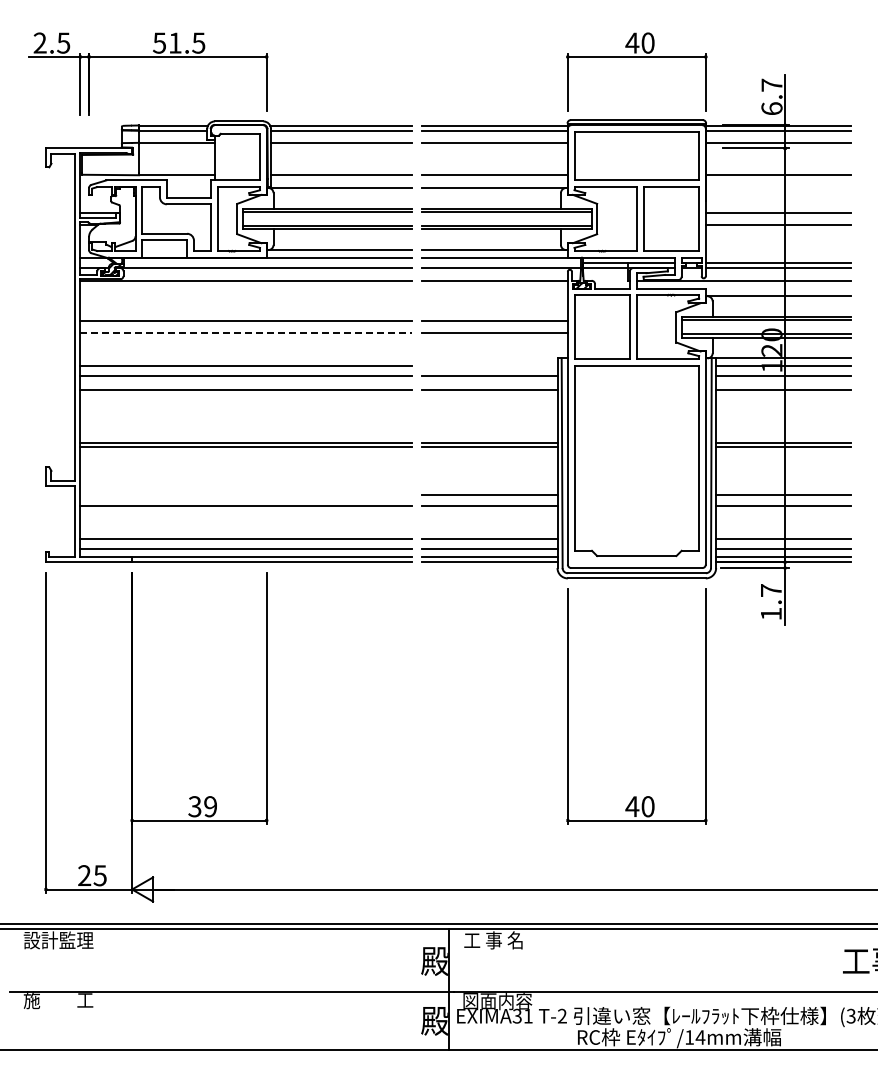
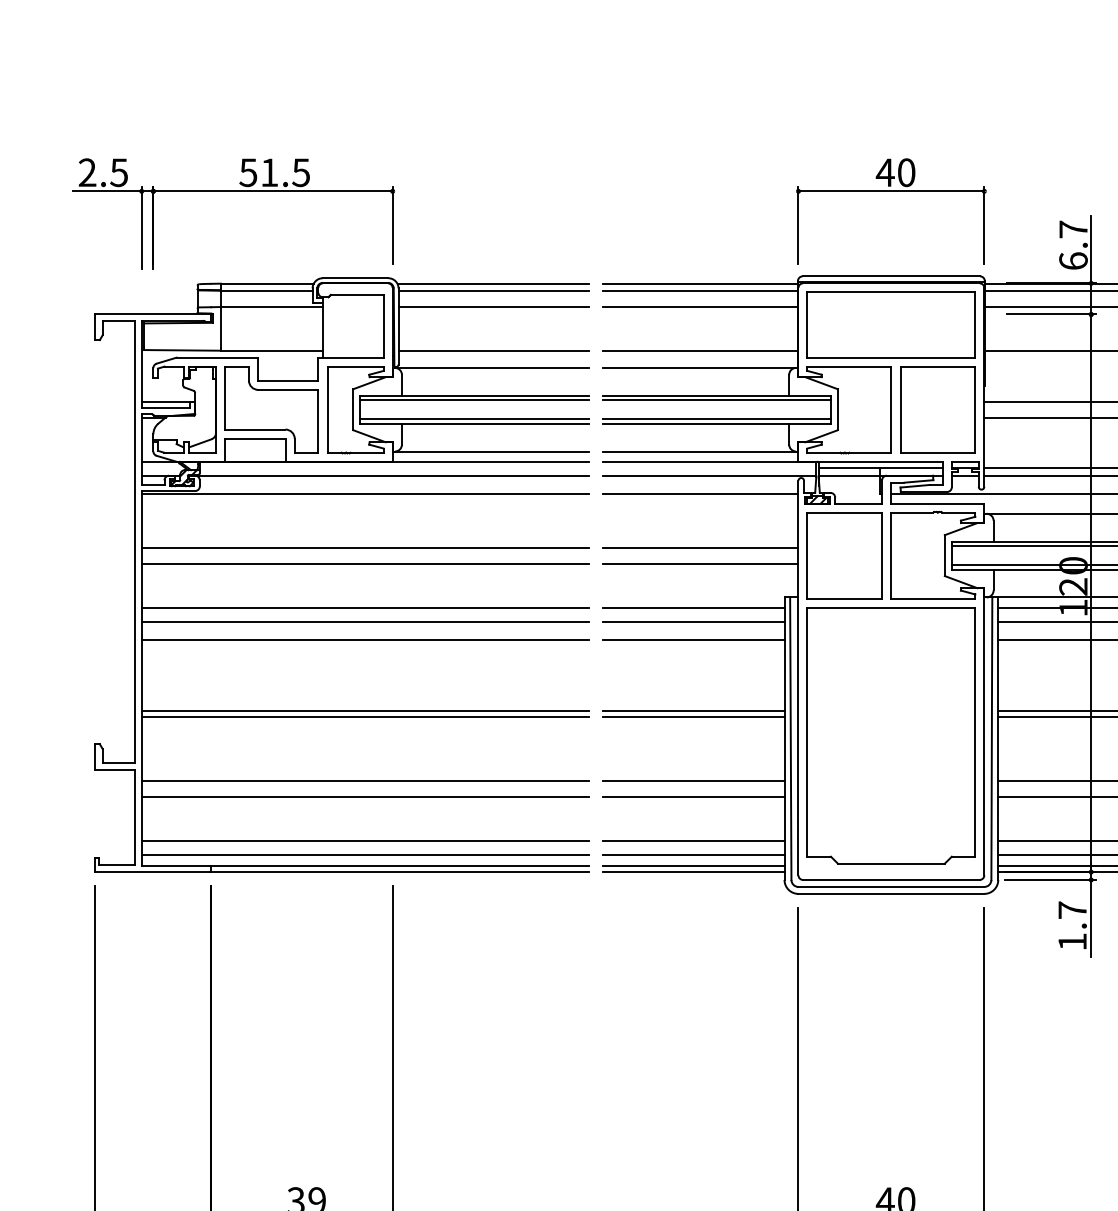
line: (246, 333) -> (365, 563), dashed -> solid
line: (489, 365) -> (692, 607), added
line: (246, 494) -> (365, 780), added

